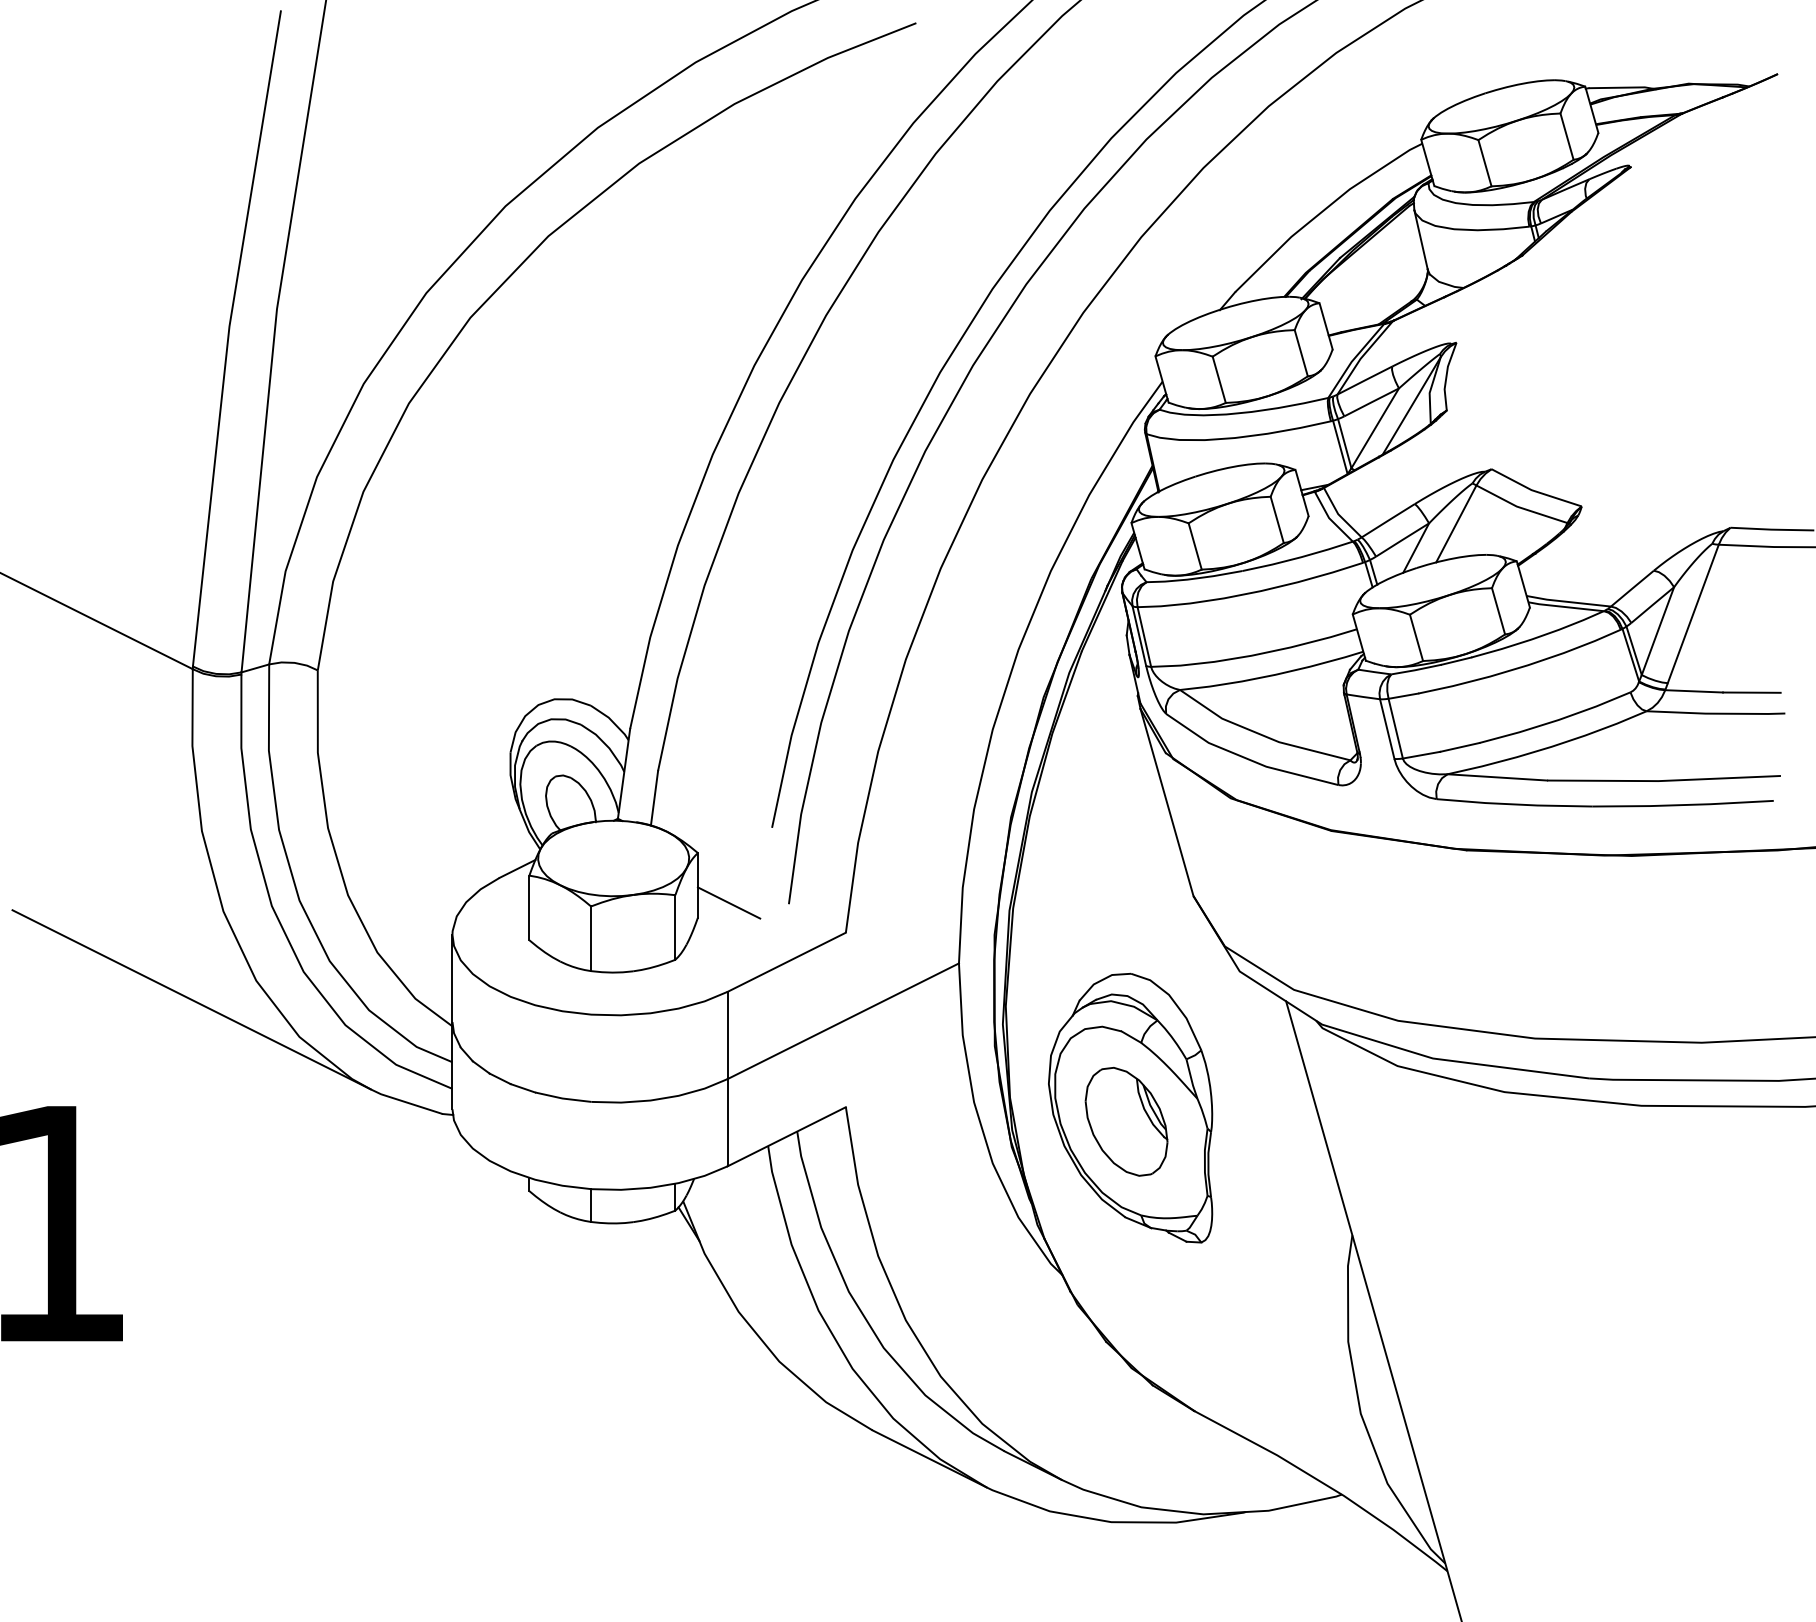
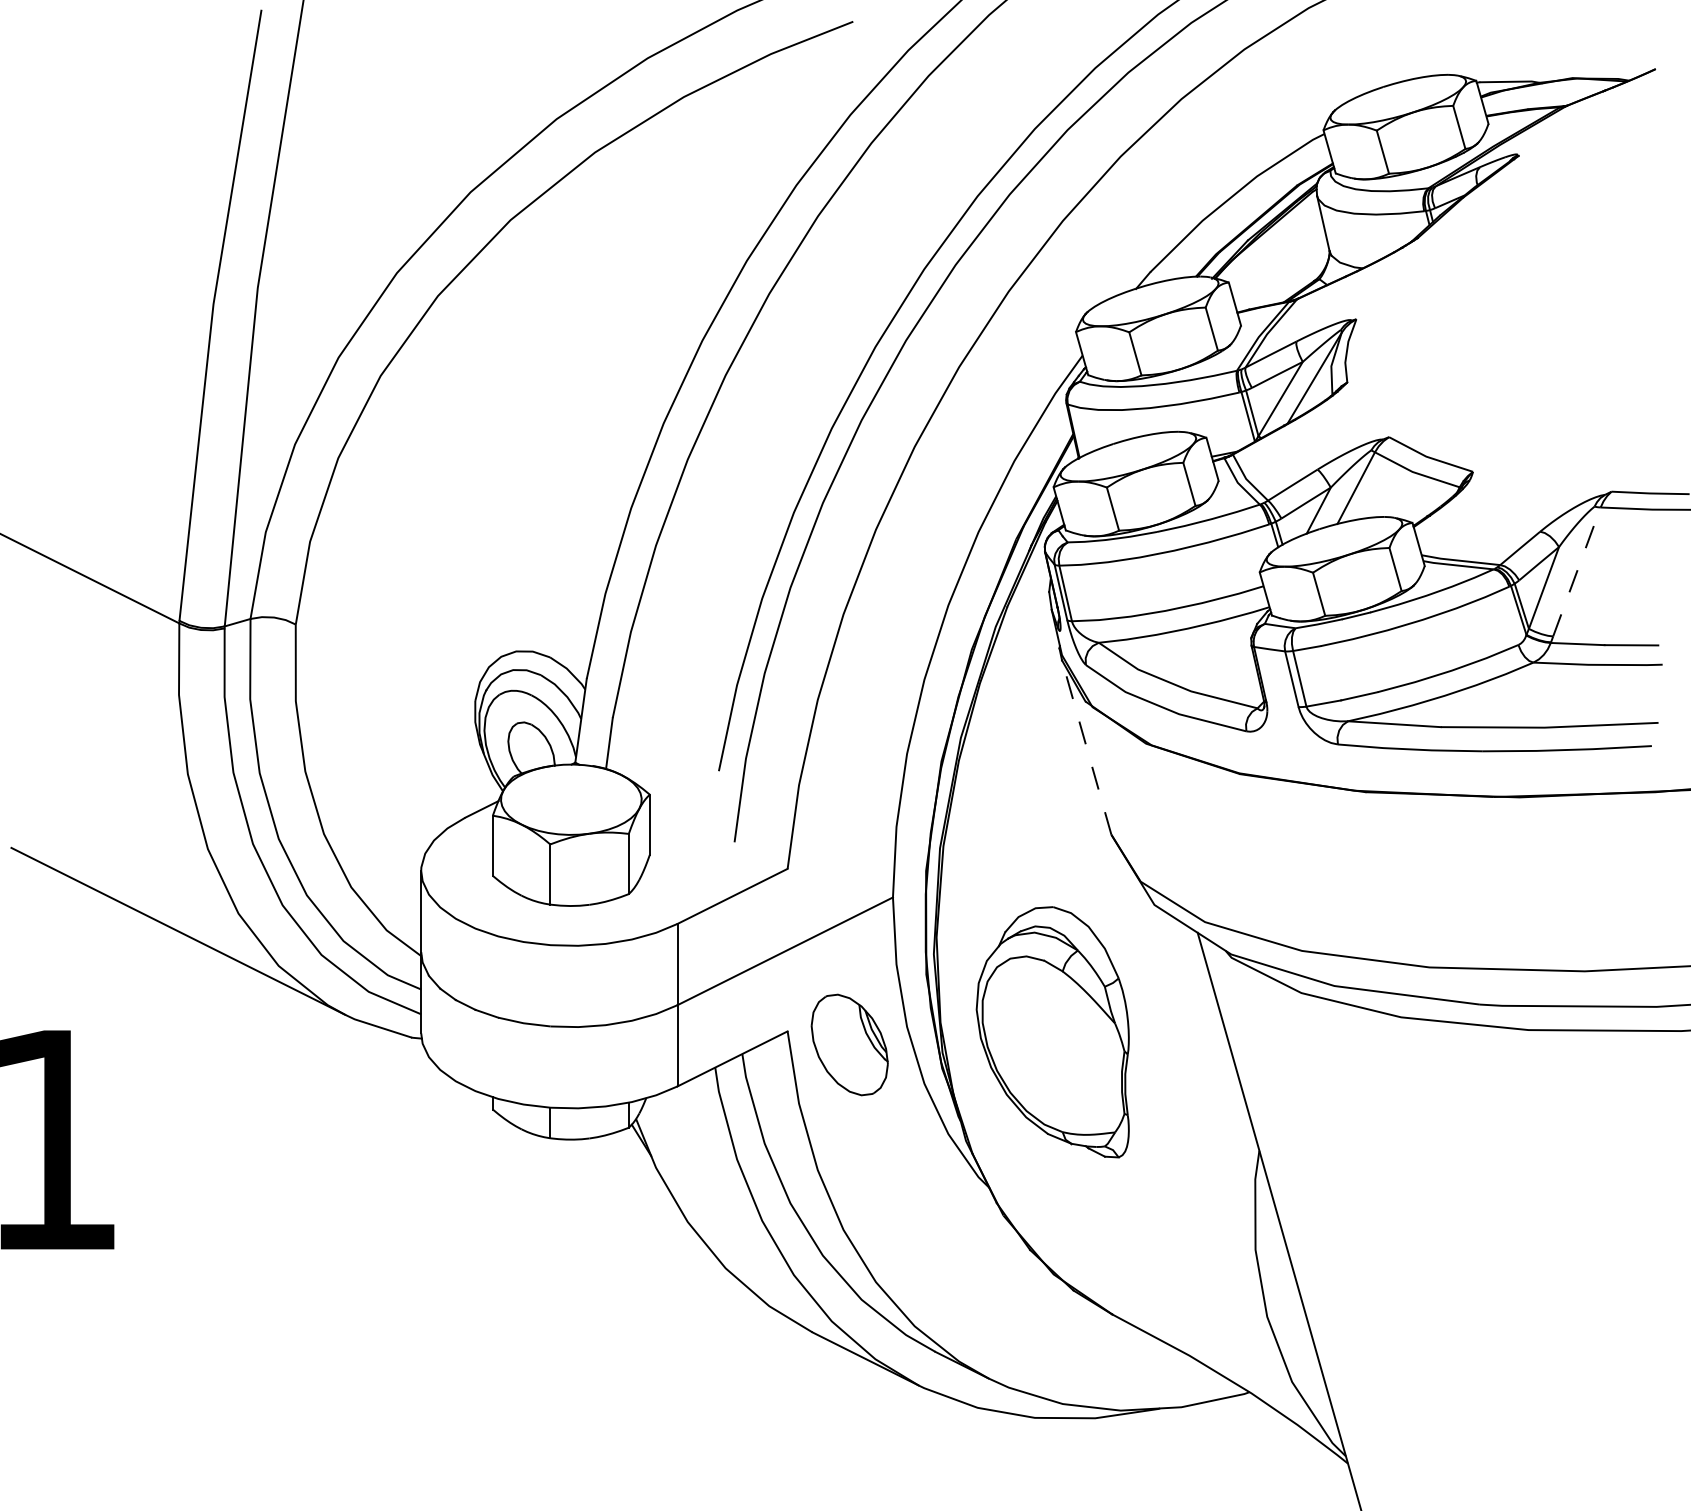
line: (1693, 613) -> (1577, 571), solid -> dashed
line: (1166, 802) -> (1086, 747), solid -> dashed
line: (728, 902) -> (678, 840), removed
part: (1126, 1121) -> (849, 1044), moved

